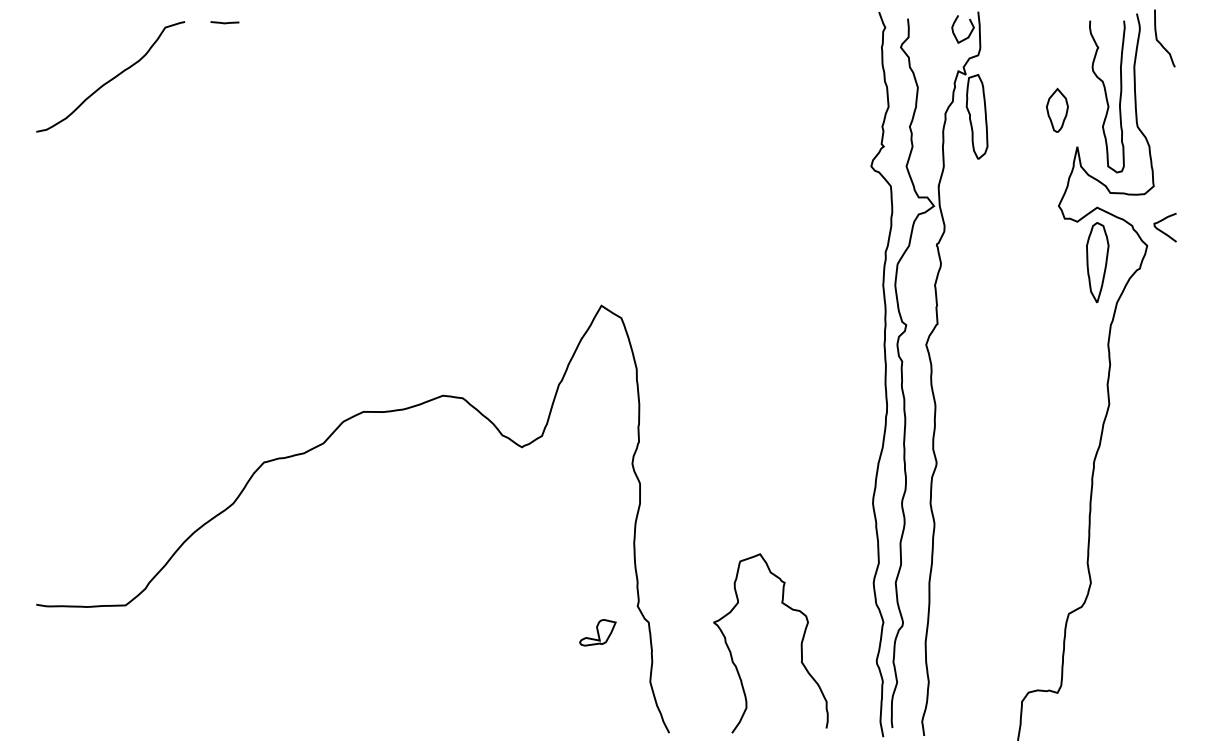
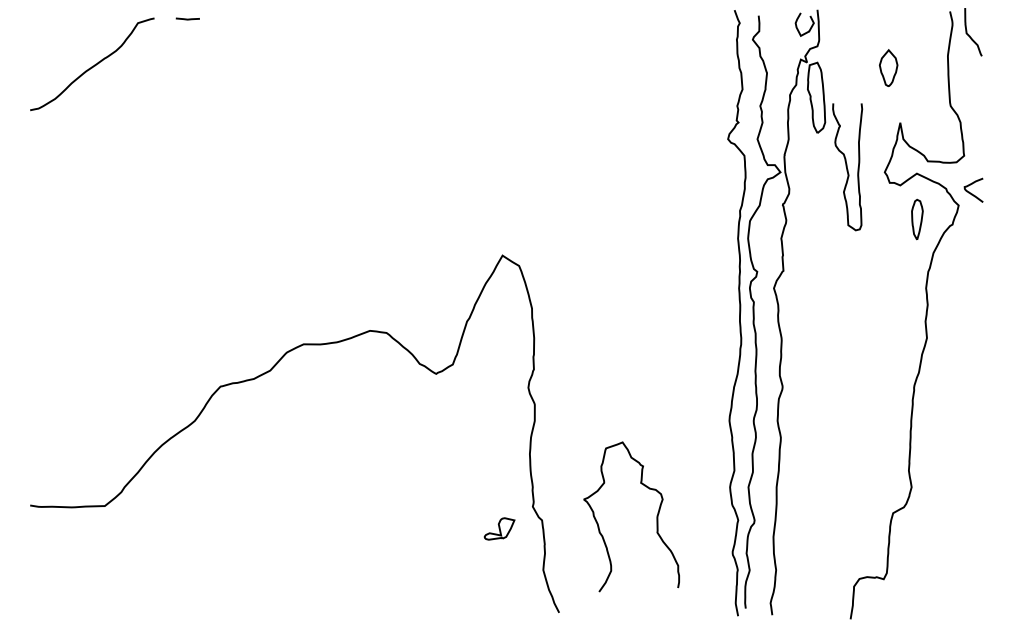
curve: (1107, 96) -> (847, 166), moved
part: (1057, 109) -> (888, 67), moved
part: (1097, 262) -> (917, 219), size x0.6
curve: (800, 643) -> (656, 517), moved

